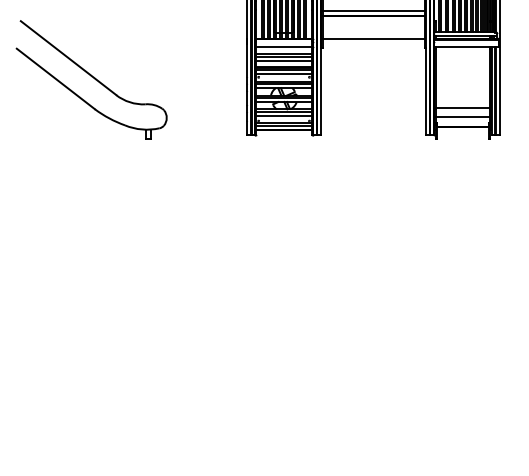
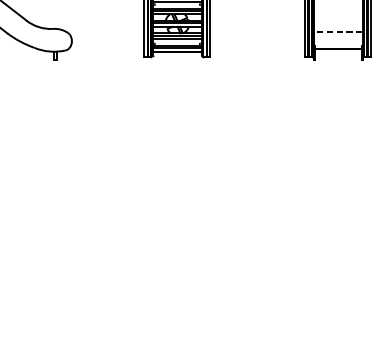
line: (462, 107) -> (337, 31), solid -> dashed
line: (462, 116) -> (337, 39), removed

